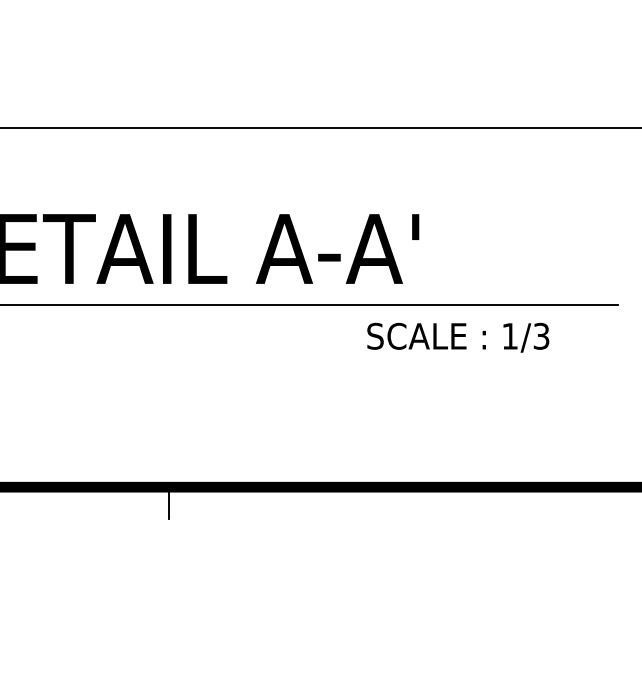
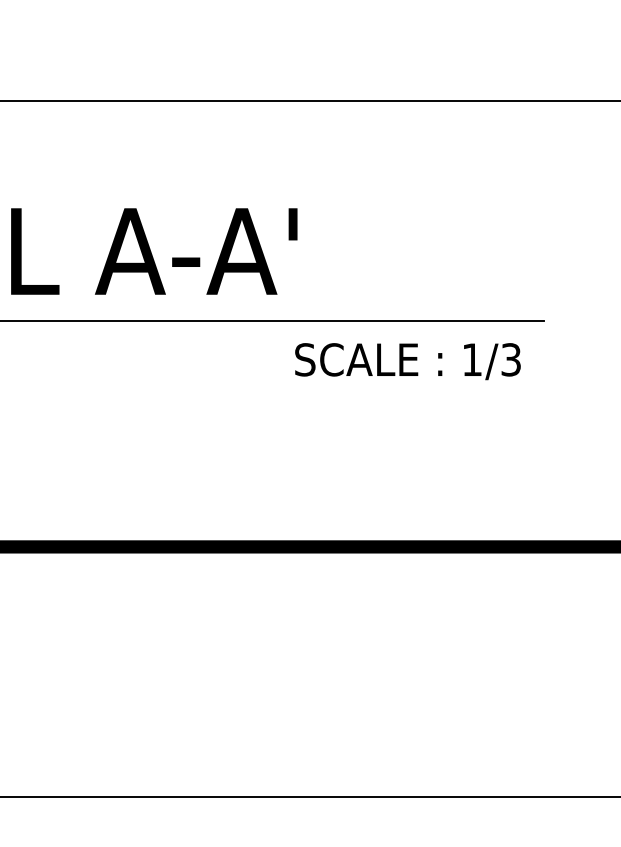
text: (458, 337) -> (408, 361), moved

